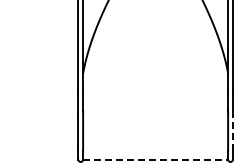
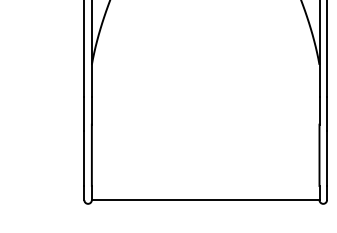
line: (232, 132) -> (326, 157), dashed -> solid
line: (156, 159) -> (207, 199), dashed -> solid

